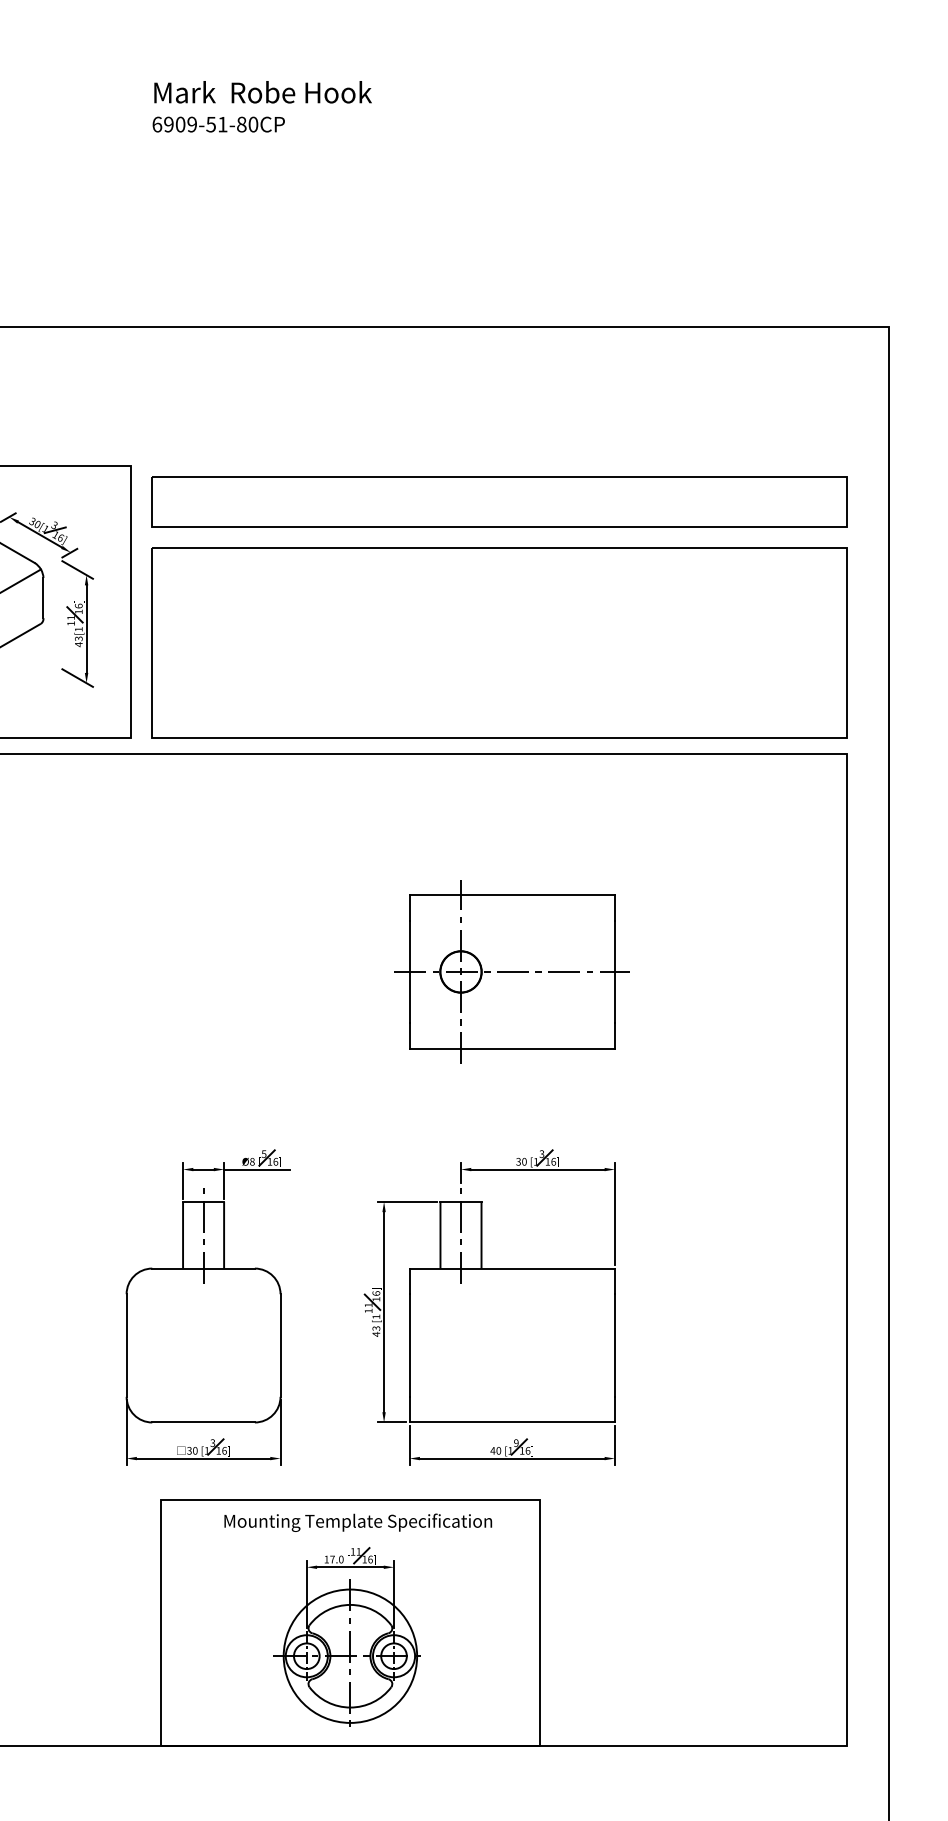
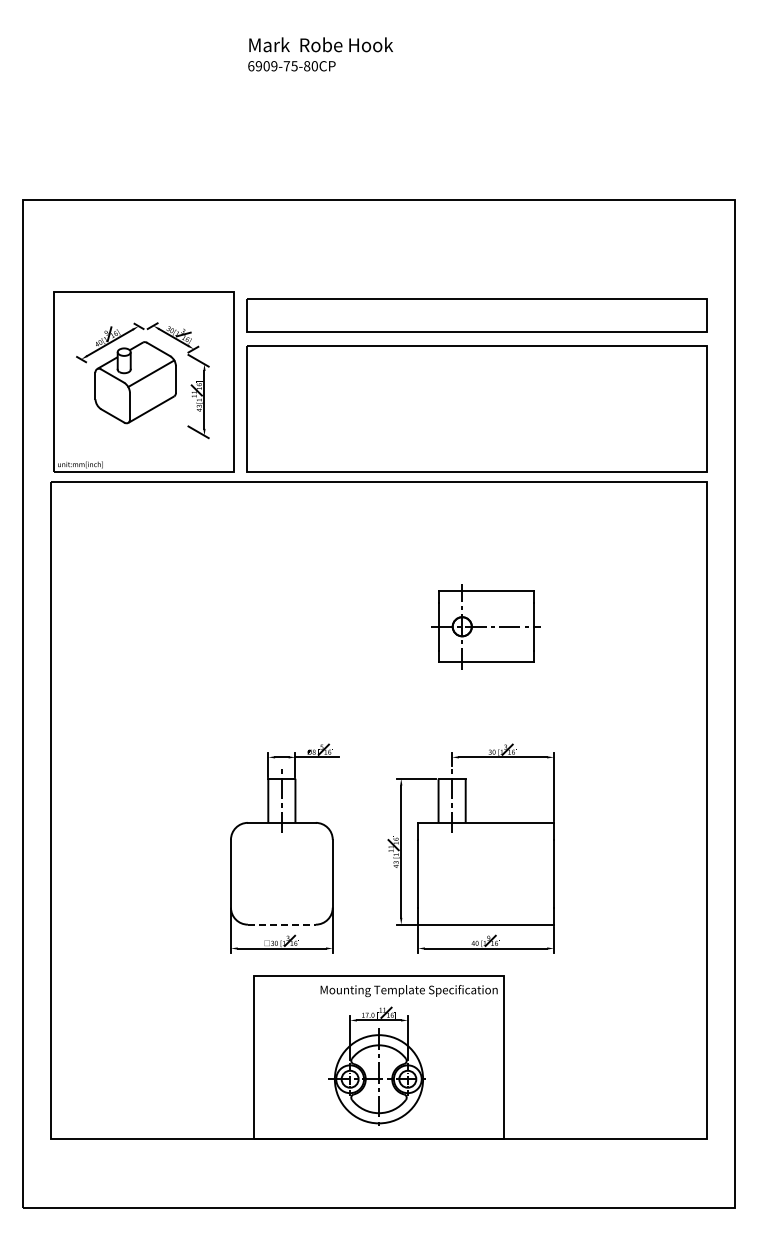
text: (216, 125) -> (290, 66), 6909-51-80CP -> 6909-75-80CP
part: (511, 971) -> (485, 626), size x0.7
line: (203, 1422) -> (281, 924), solid -> dashed
text: (357, 1523) -> (408, 991), moved

